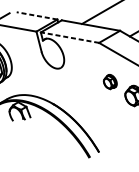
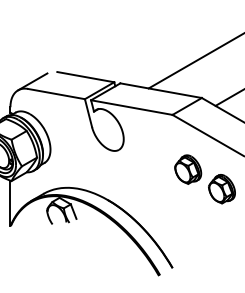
line: (36, 16) -> (85, 77), dashed -> solid
line: (69, 37) -> (131, 107), dashed -> solid
part: (110, 81) -> (188, 169), size x1.43

